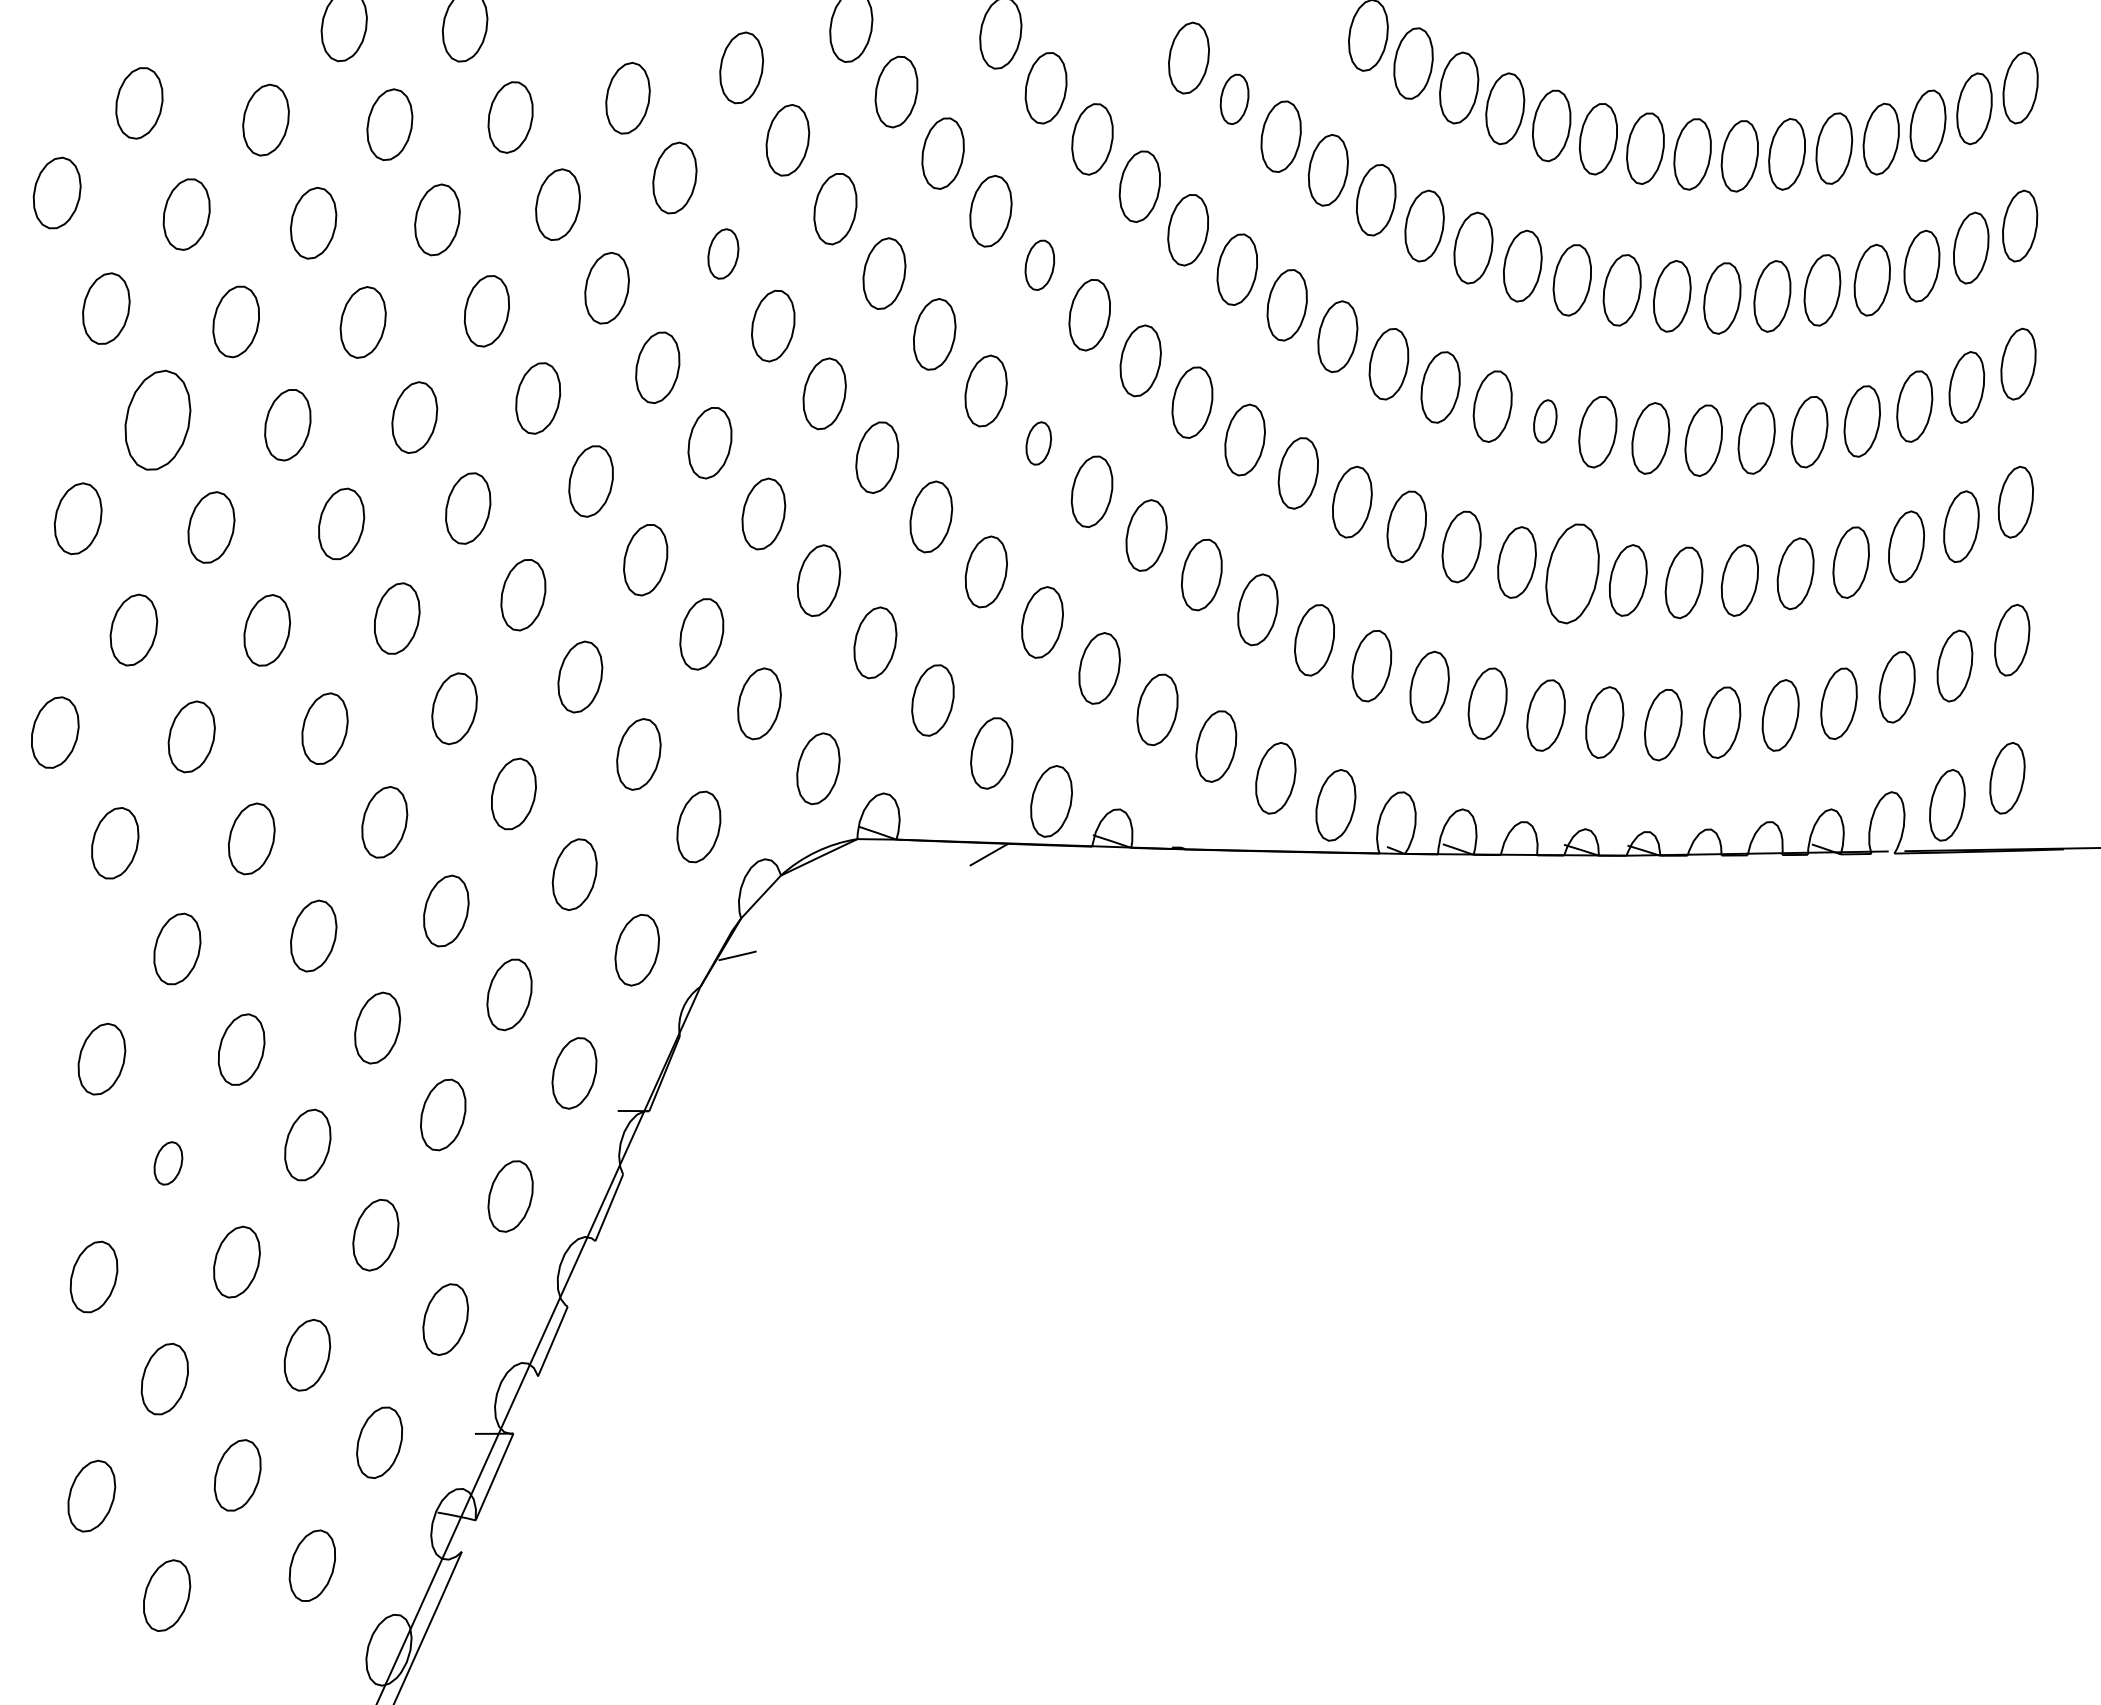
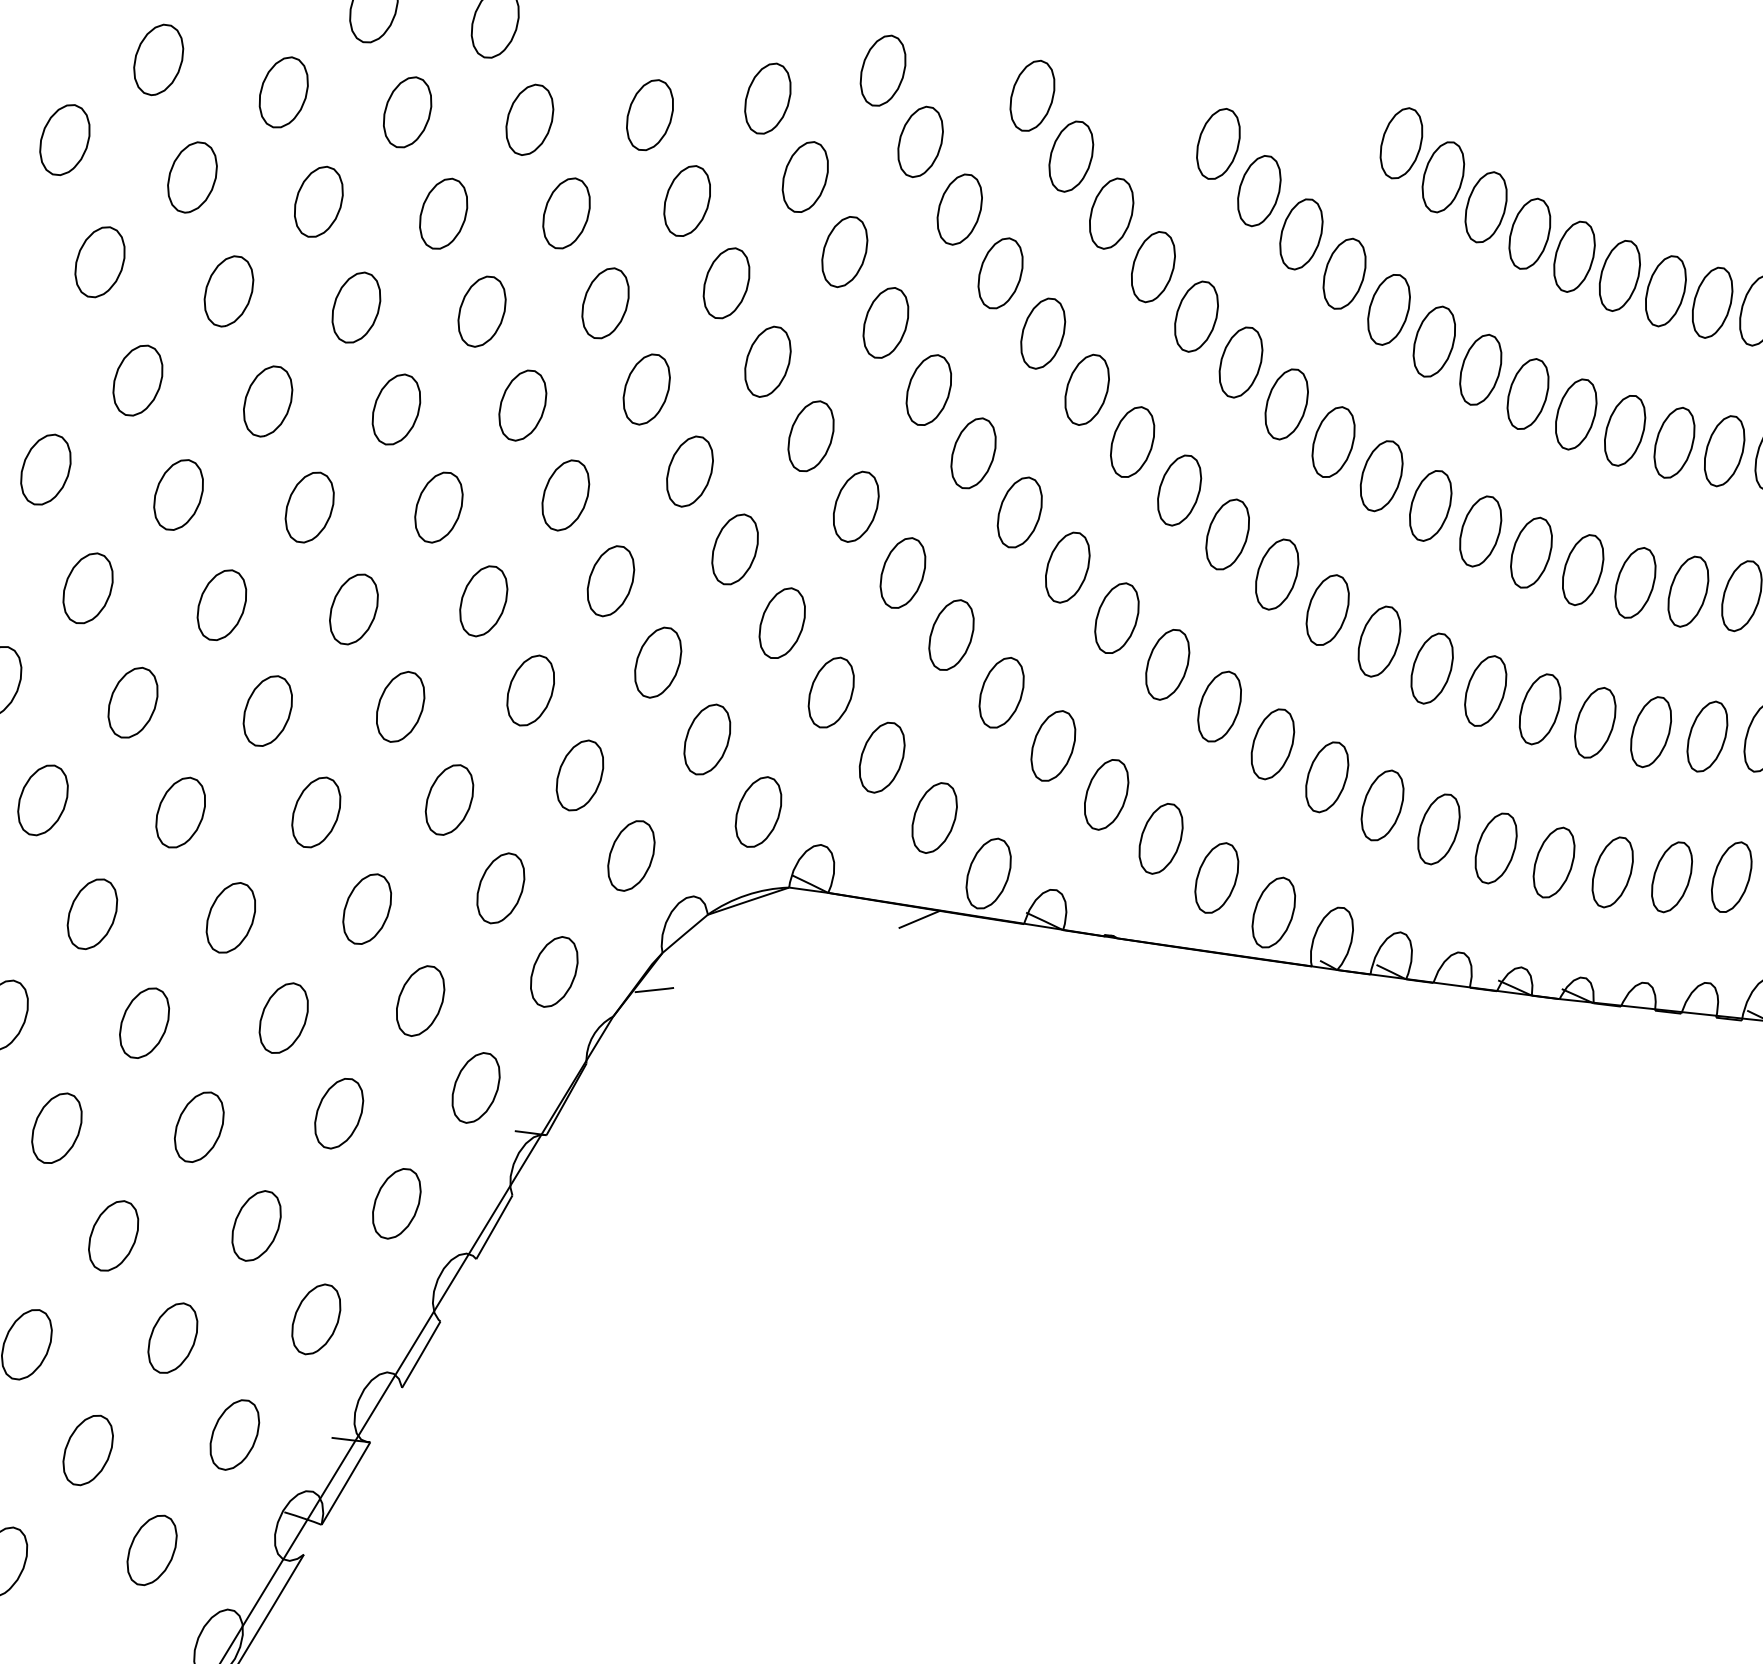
part: (1234, 99) -> (1259, 191), size x1.43
part: (723, 253) -> (726, 282), size x1.43
part: (1039, 265) -> (1042, 333), size x1.43
part: (157, 419) -> (137, 379), size x0.71
part: (1545, 421) -> (1531, 552), size x1.67
part: (1038, 443) -> (1019, 512), size x1.67
part: (1572, 573) -> (1540, 708), size x0.71
part: (168, 1163) -> (57, 1128), size x1.67

